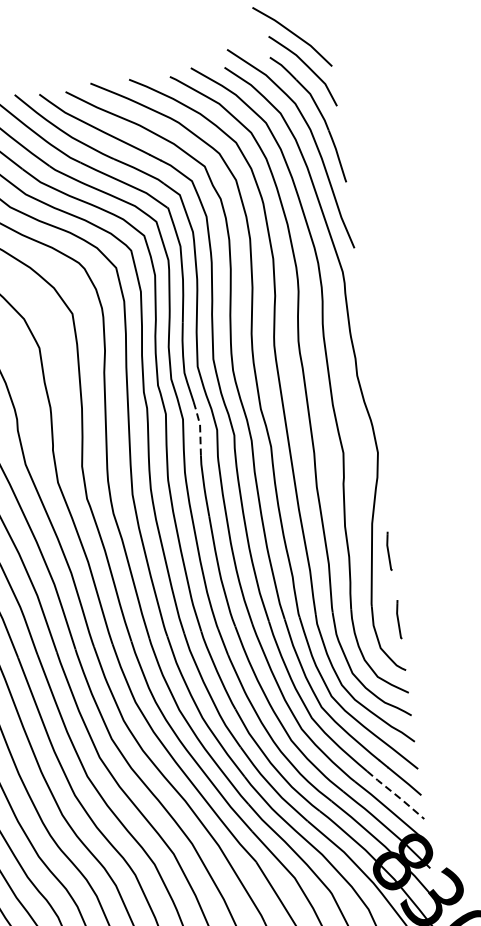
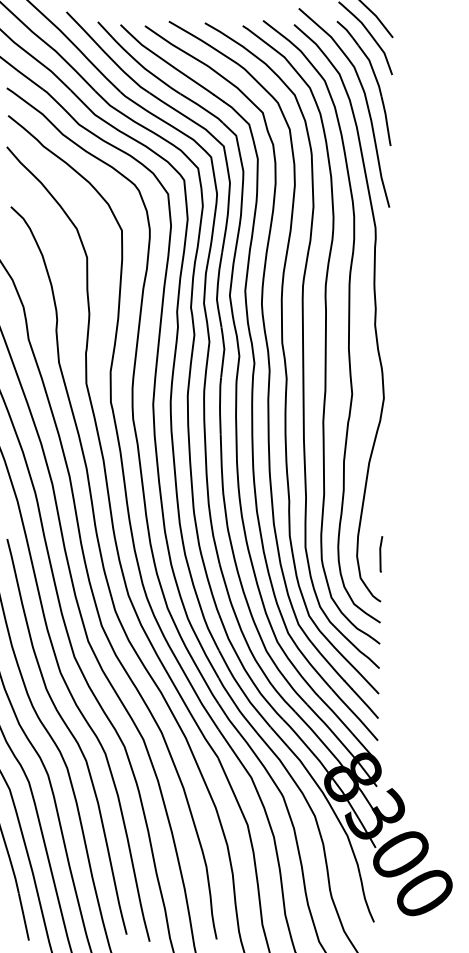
line: (200, 427) -> (224, 351), dashed -> solid
line: (389, 551) -> (381, 490), removed
line: (396, 794) -> (355, 714), dashed -> solid

